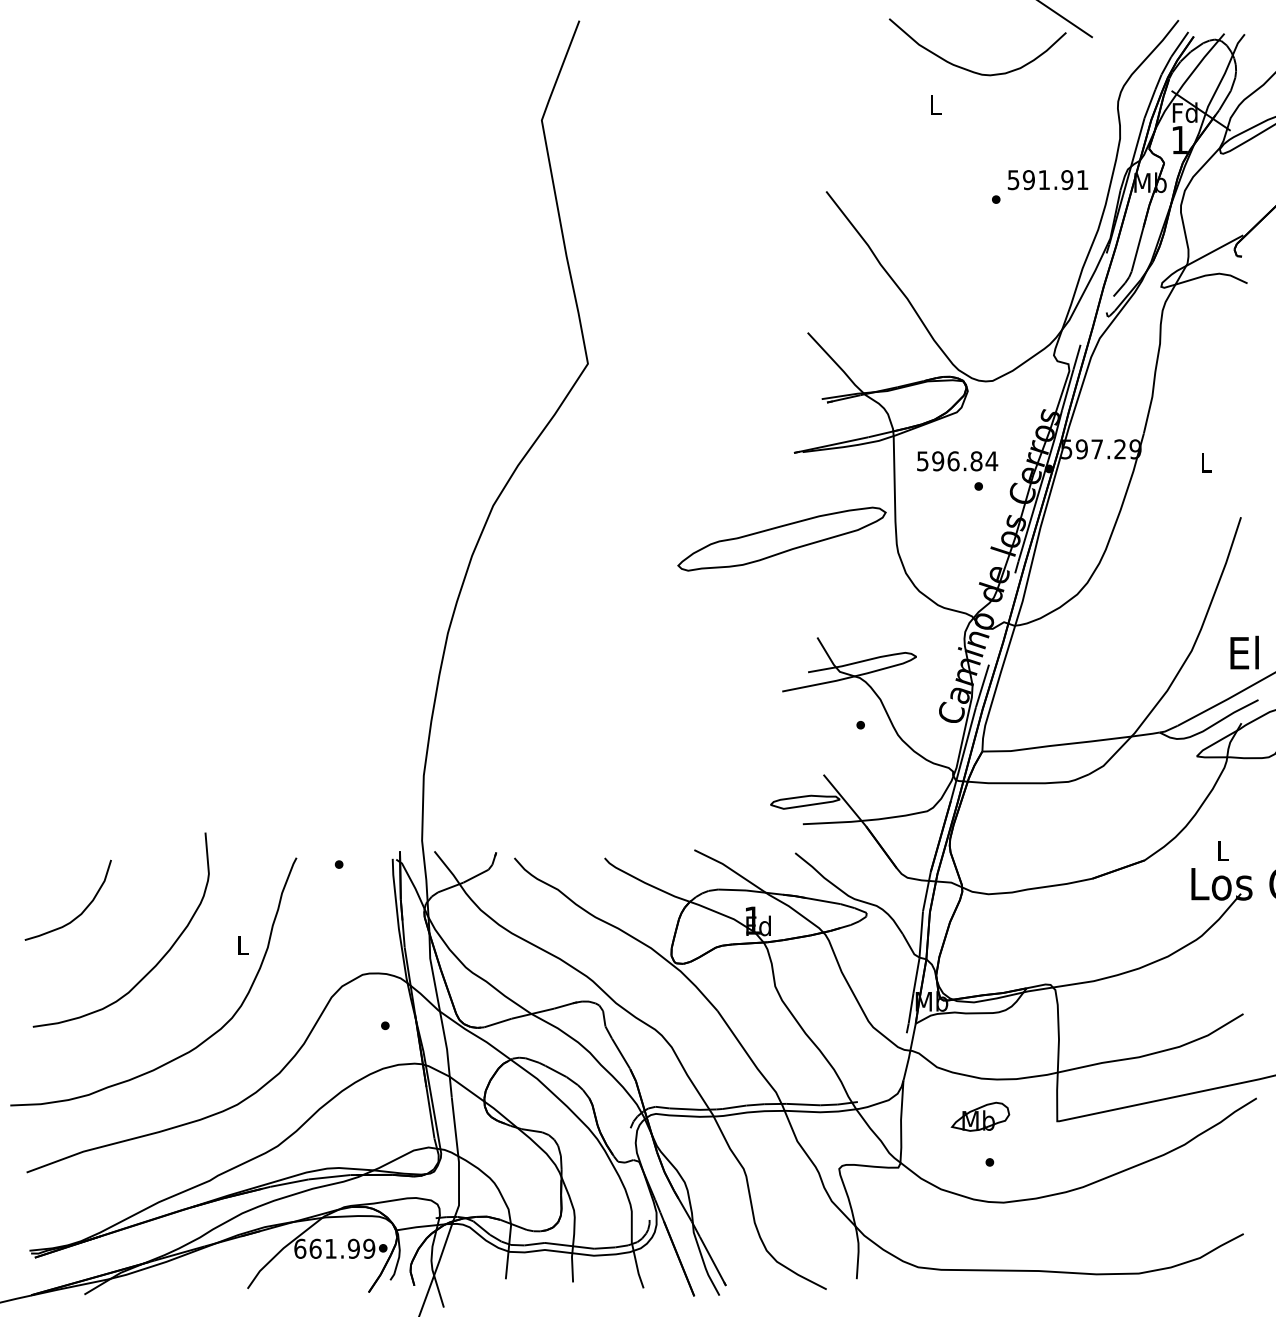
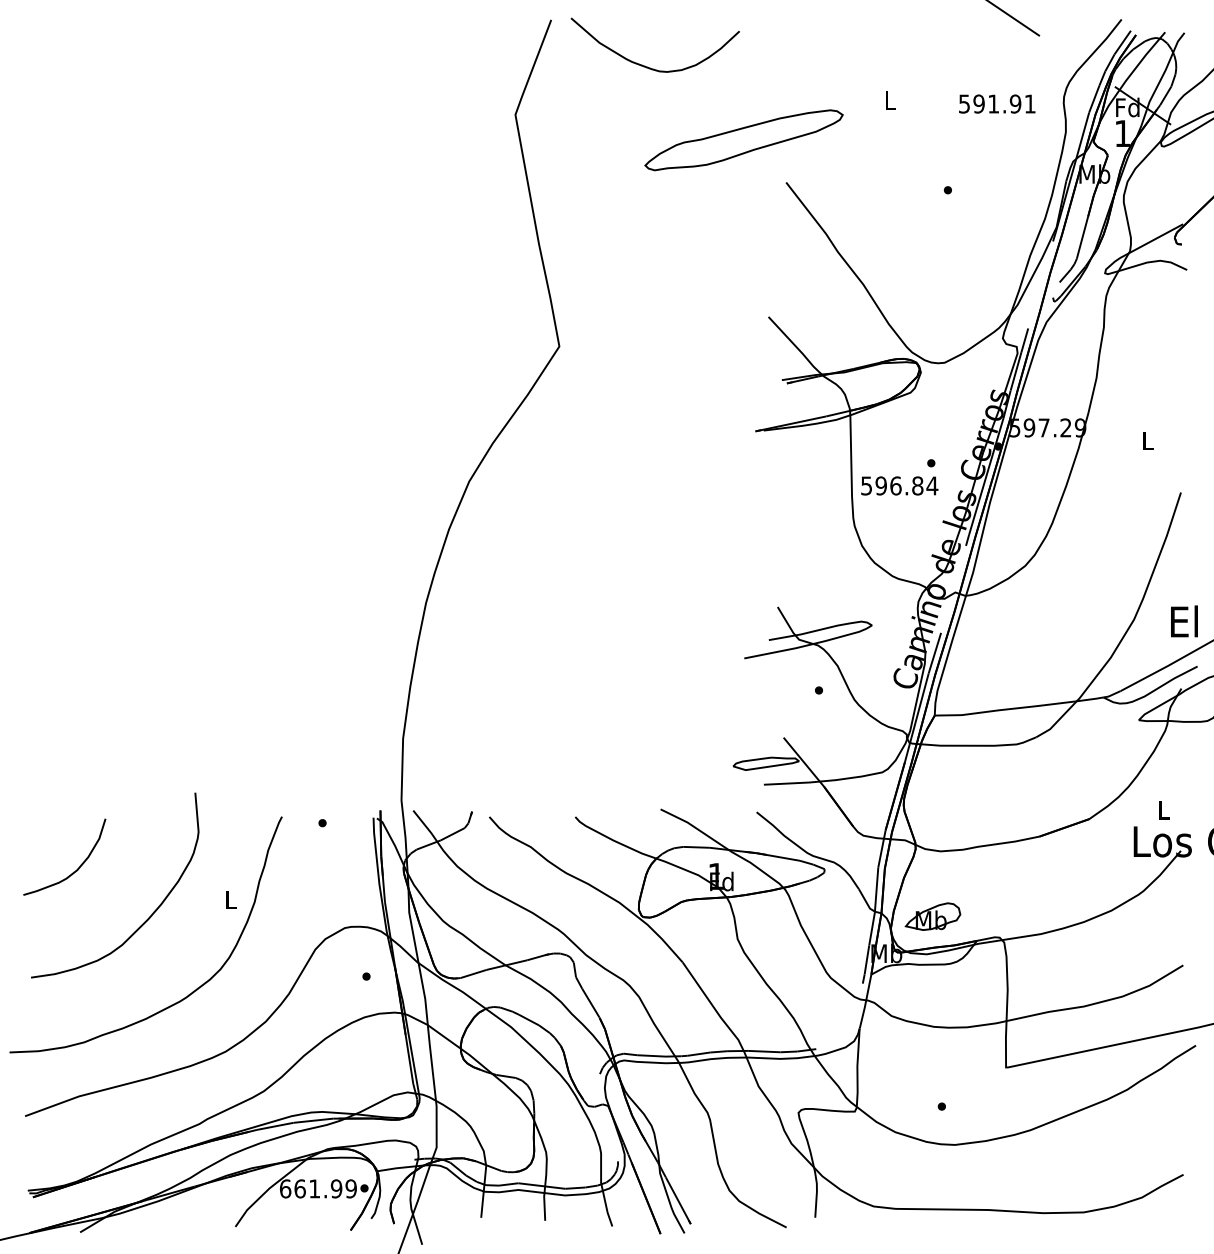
curve: (969, 69) -> (647, 66), moved
text: (1047, 180) -> (996, 104), moved
text: (957, 461) -> (899, 486), moved
part: (781, 538) -> (743, 139), moved
part: (980, 1116) -> (932, 916), moved

